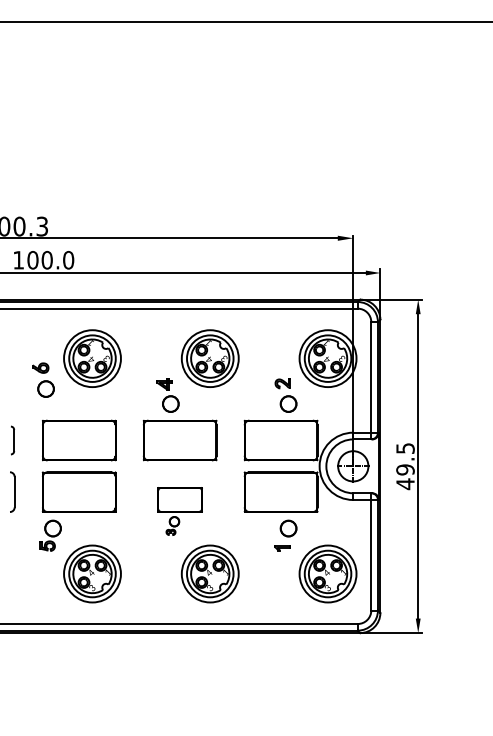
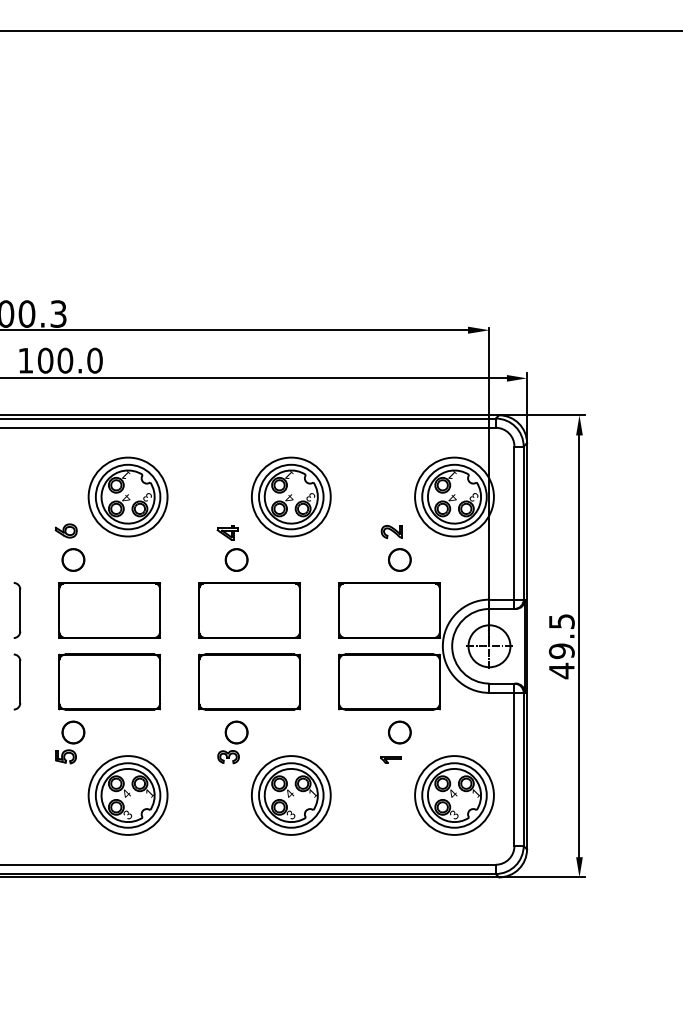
part: (43, 379) -> (69, 546), moved
part: (12, 440) -> (17, 610), size x1.43
part: (179, 511) -> (248, 708), size x1.67

